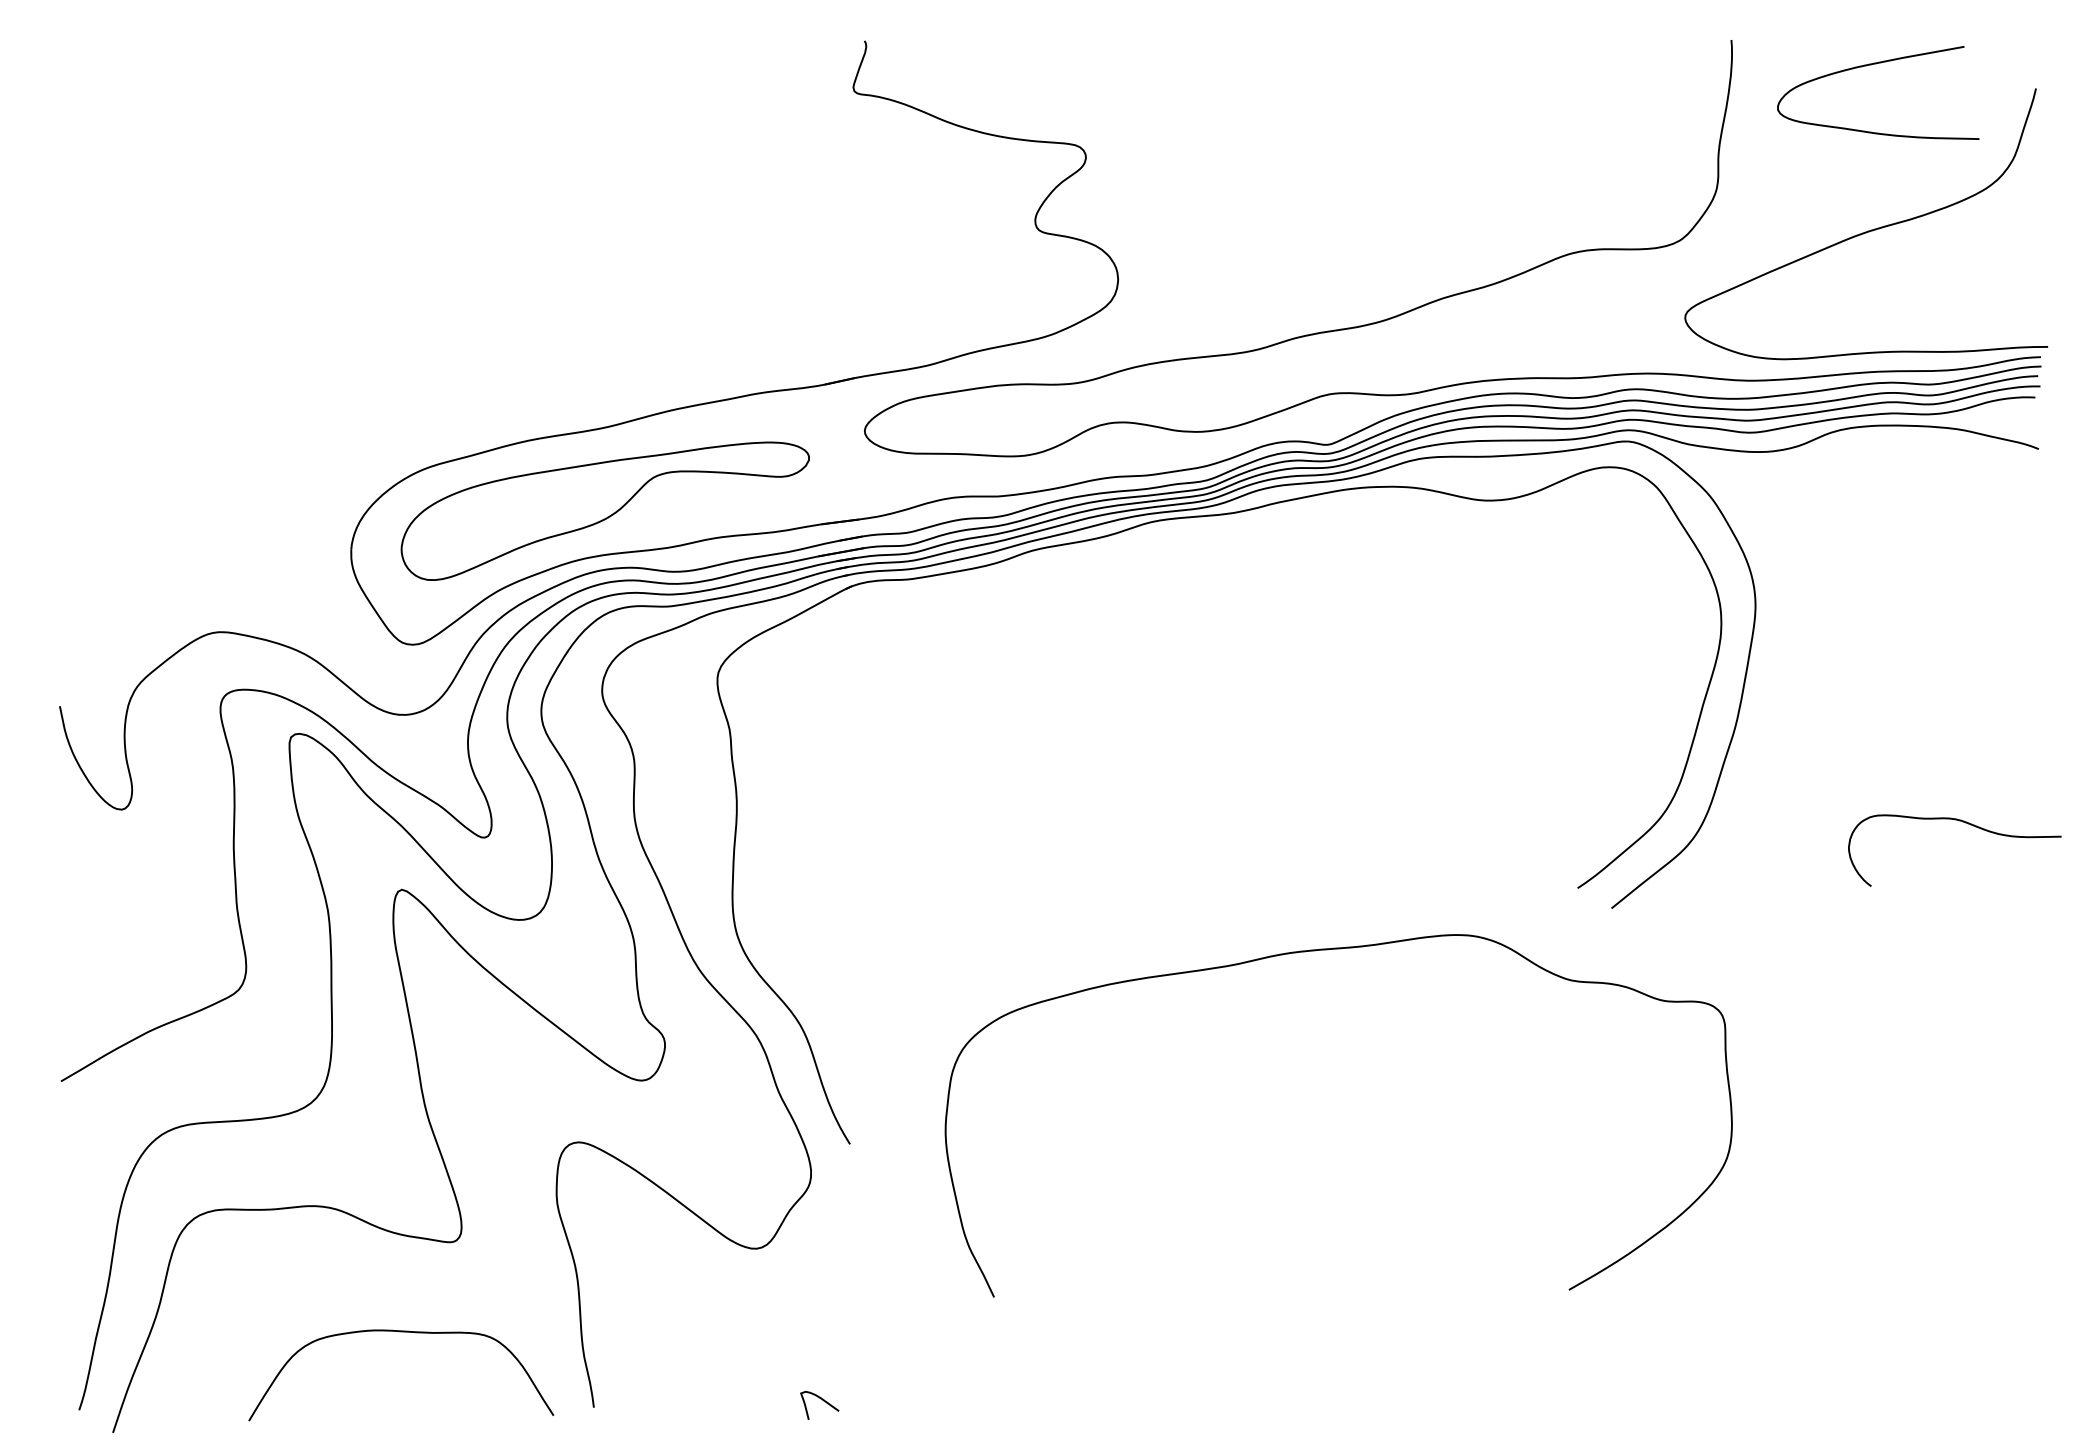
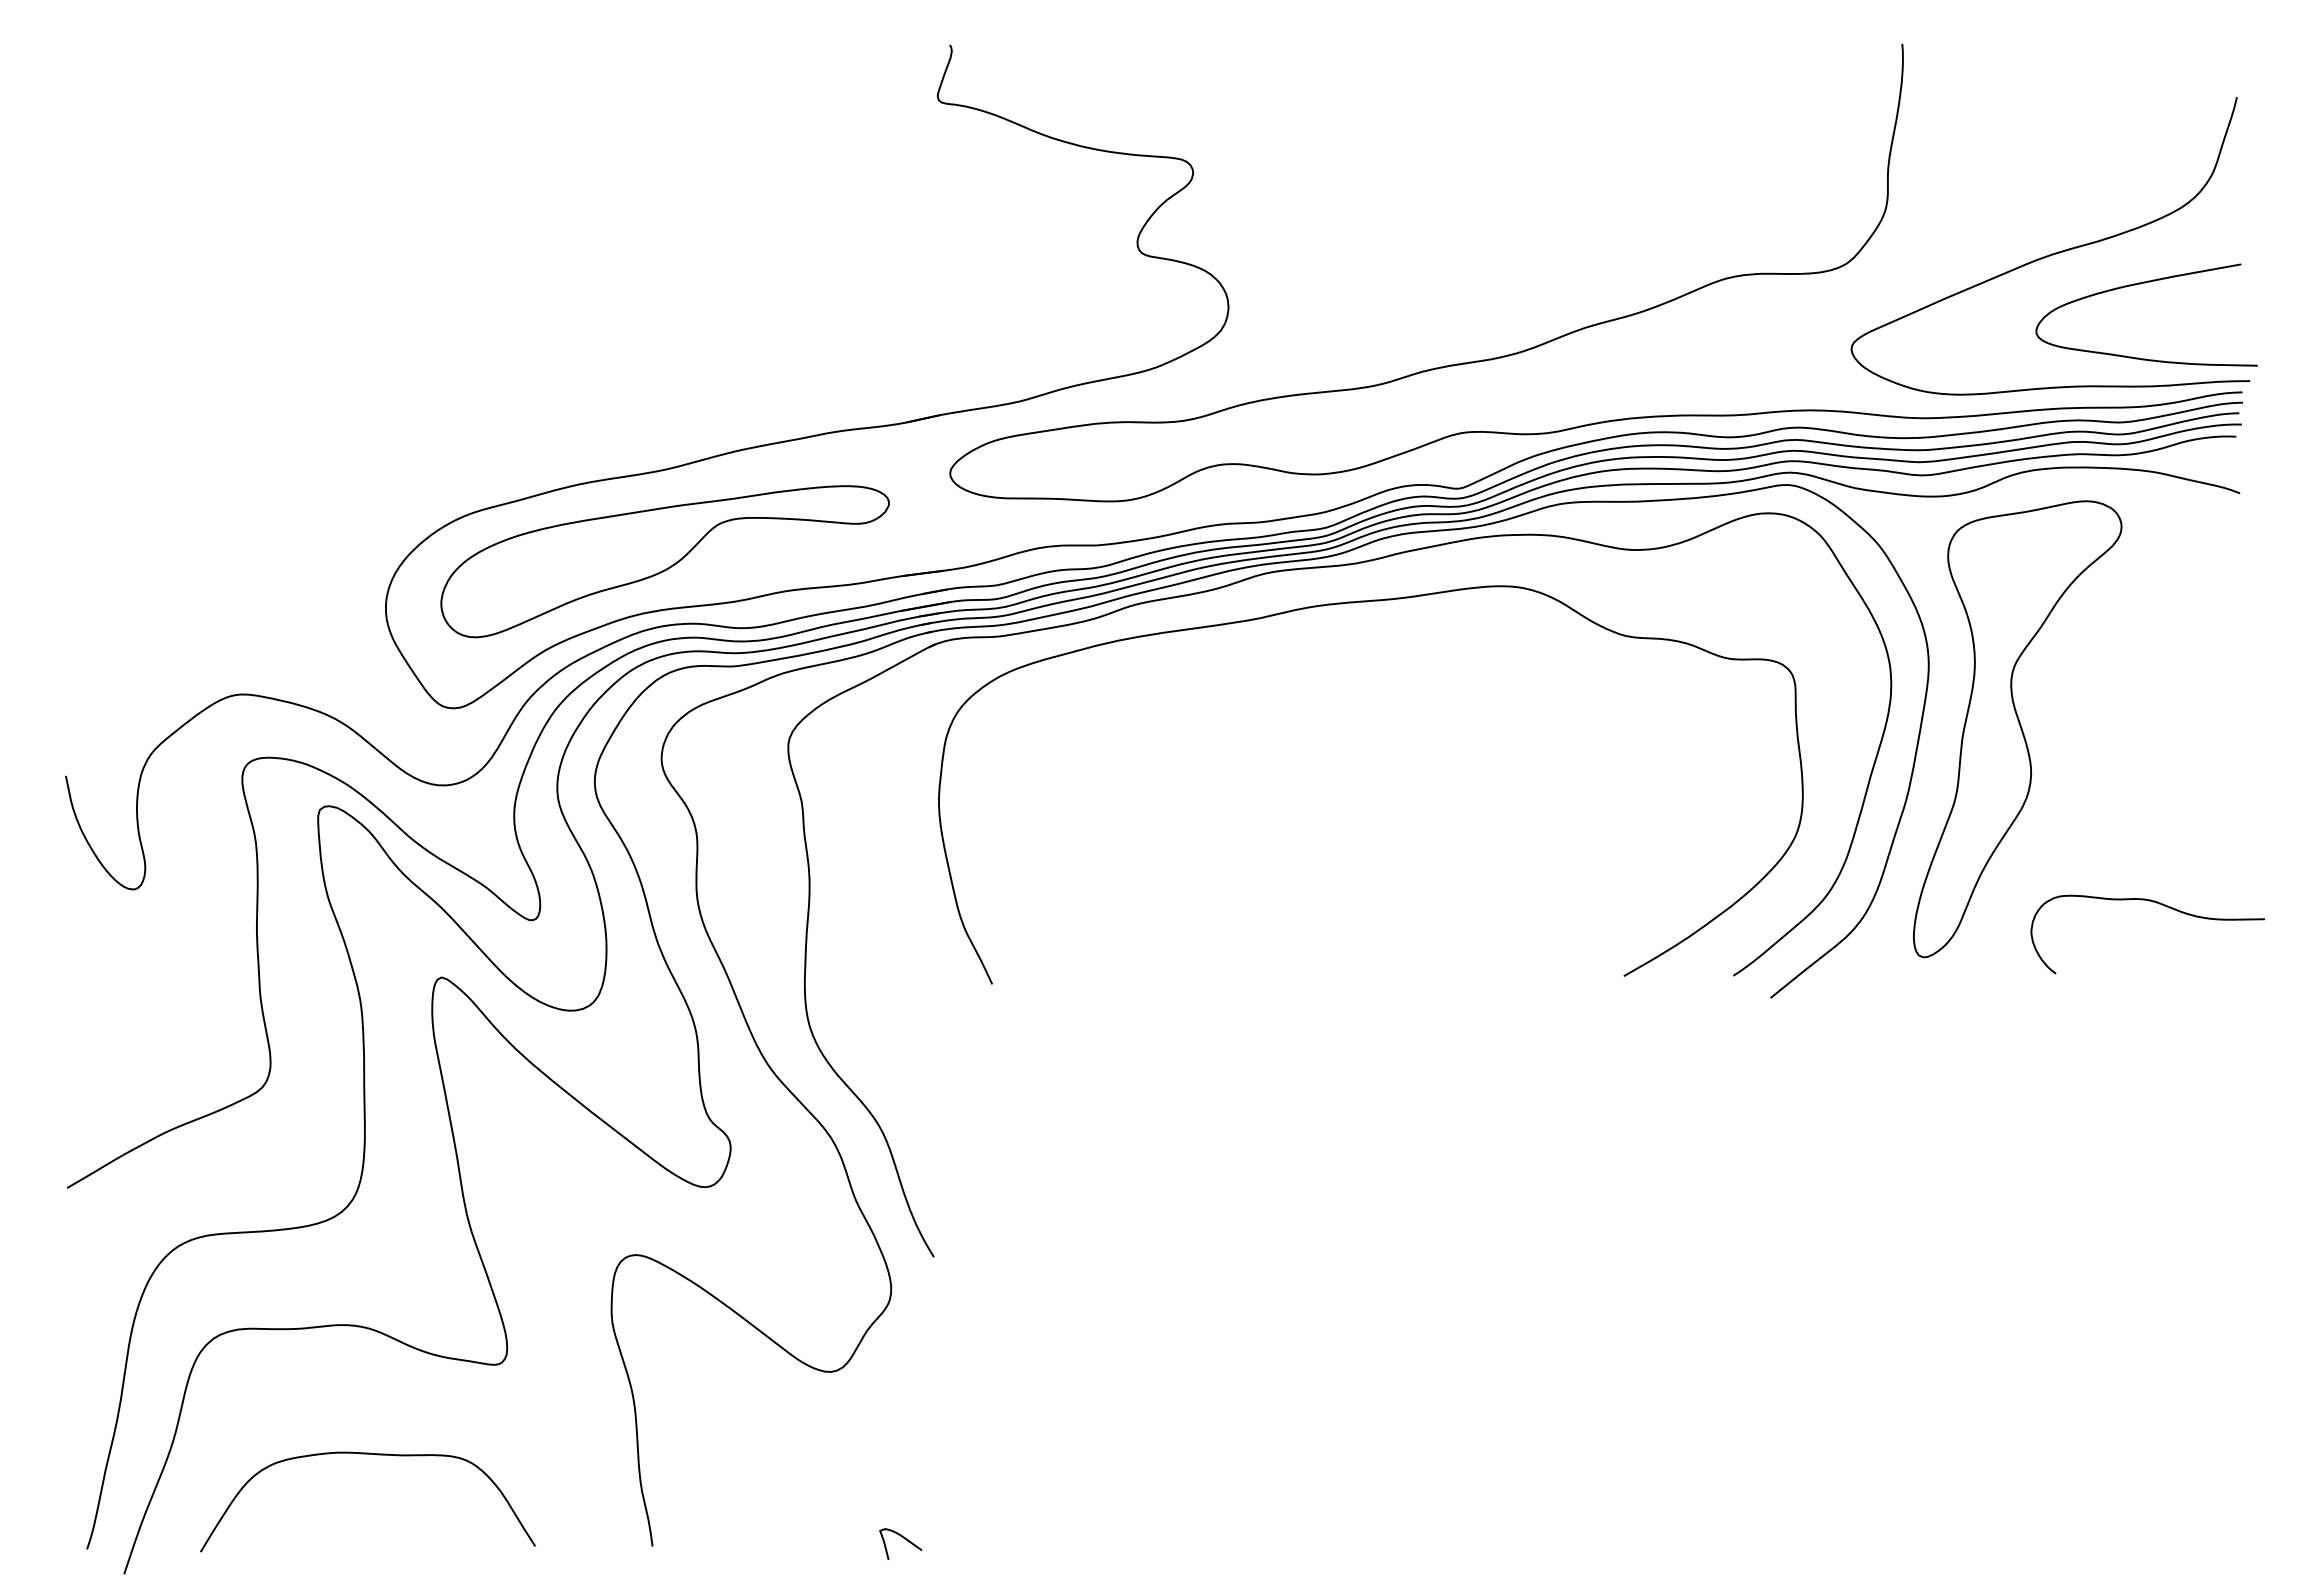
curve: (1872, 65) -> (2140, 284), moved
part: (1836, 664) -> (2017, 729), added
curve: (1323, 950) -> (1354, 603), moved
curve: (409, 1333) -> (376, 1455), moved

